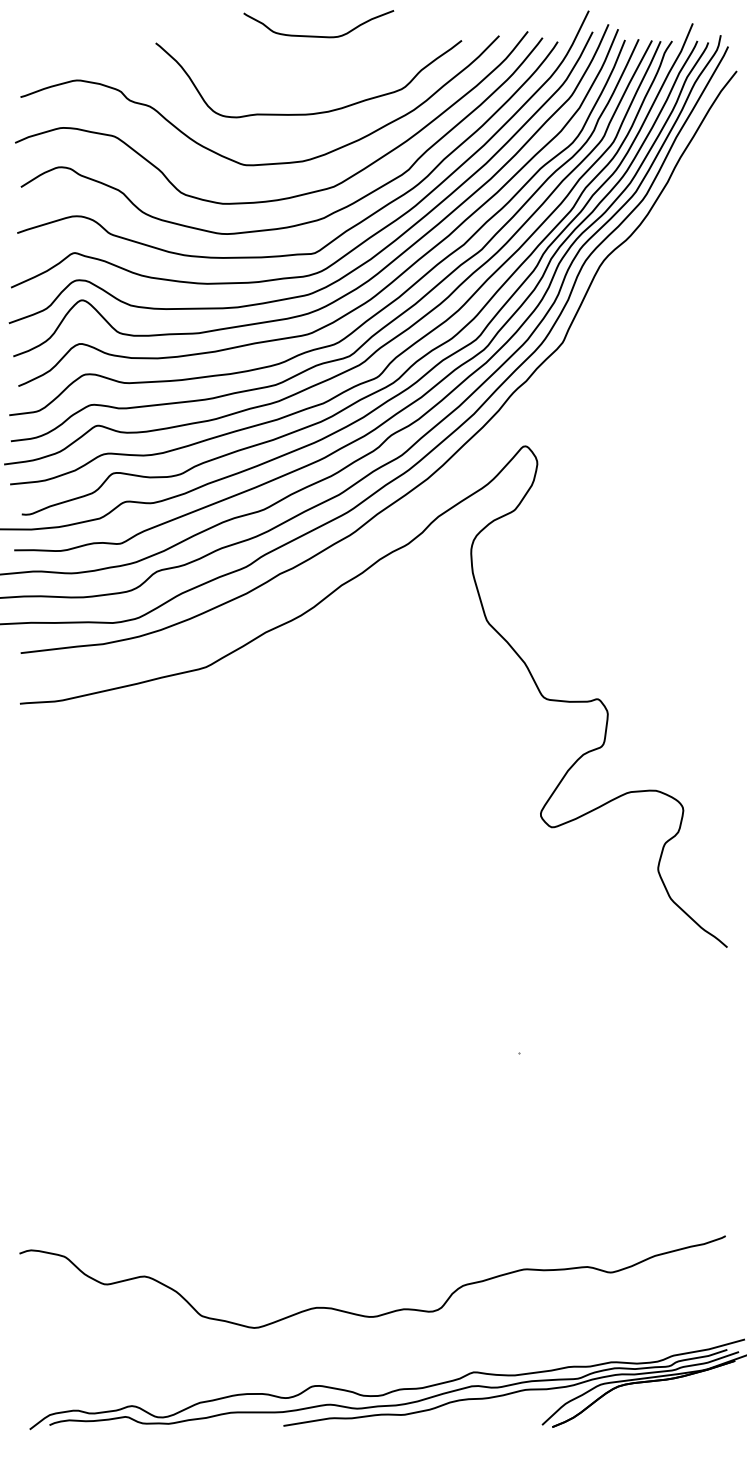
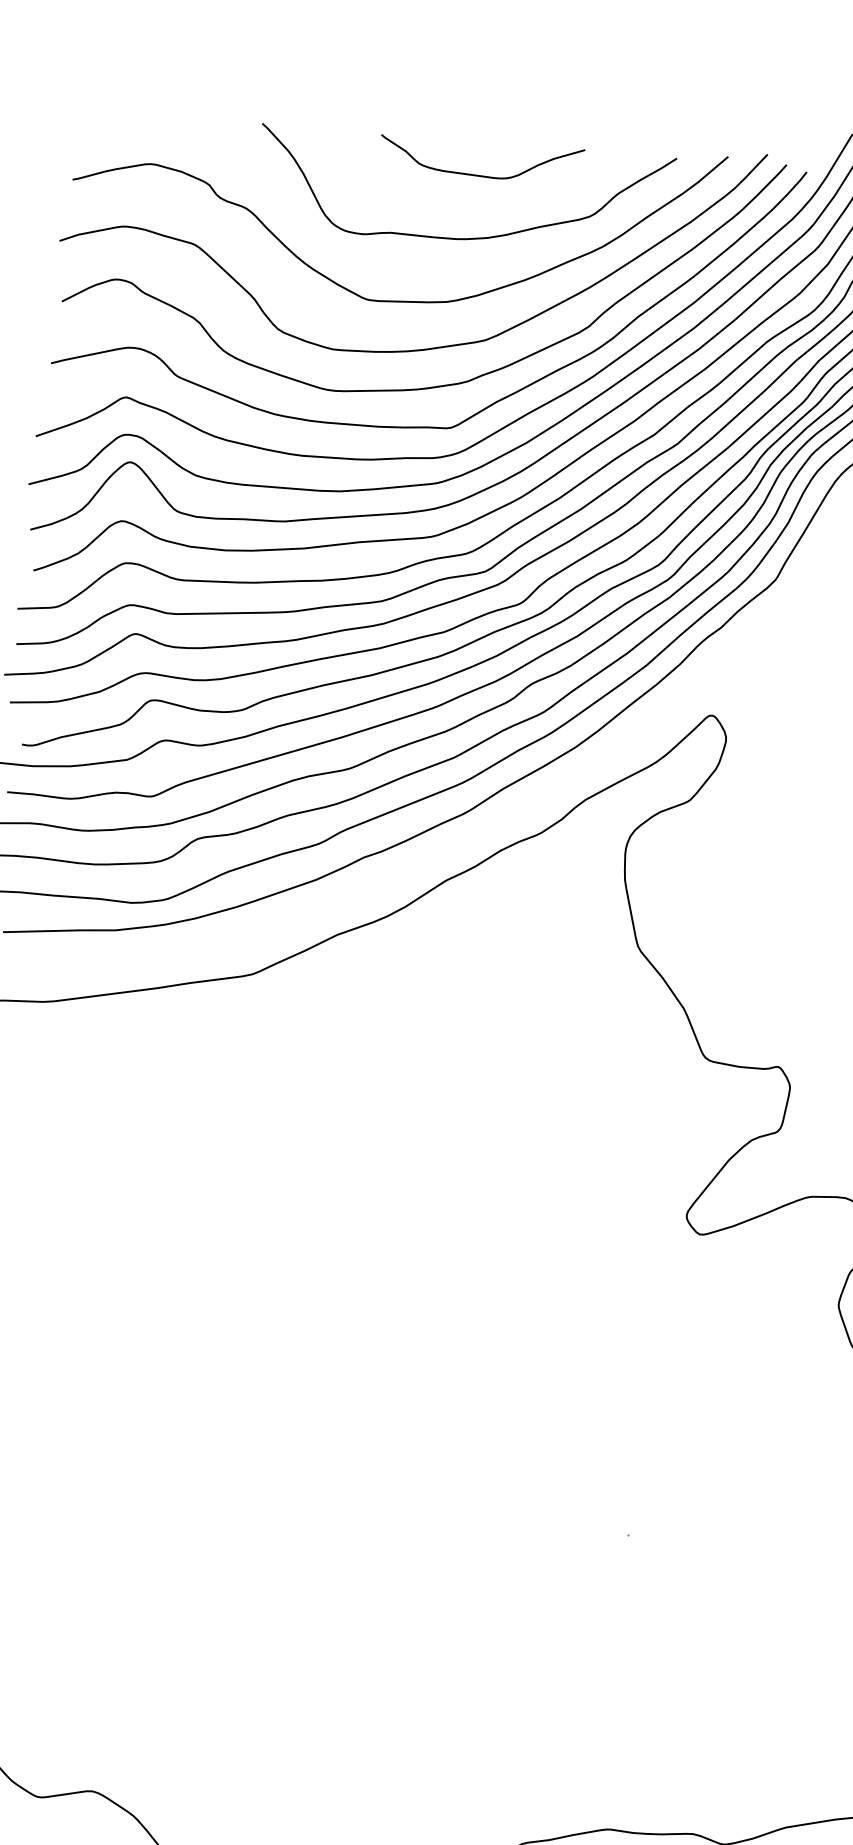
curve: (317, 35) -> (478, 174), moved

